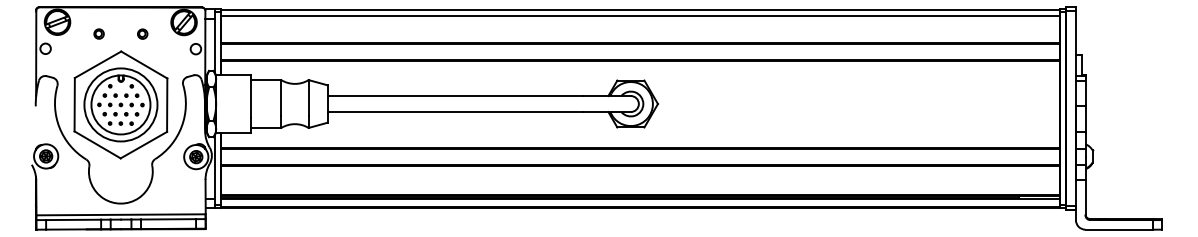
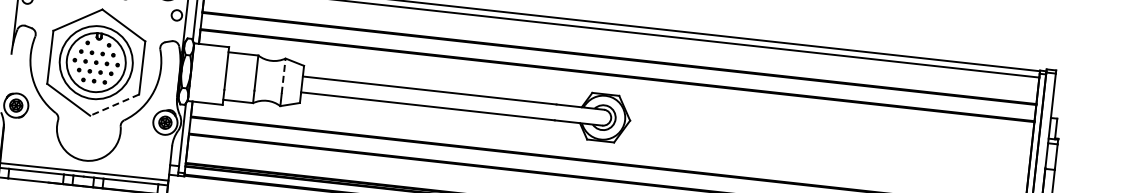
line: (308, 97) -> (283, 75), solid -> dashed
line: (143, 145) -> (114, 105), solid -> dashed

